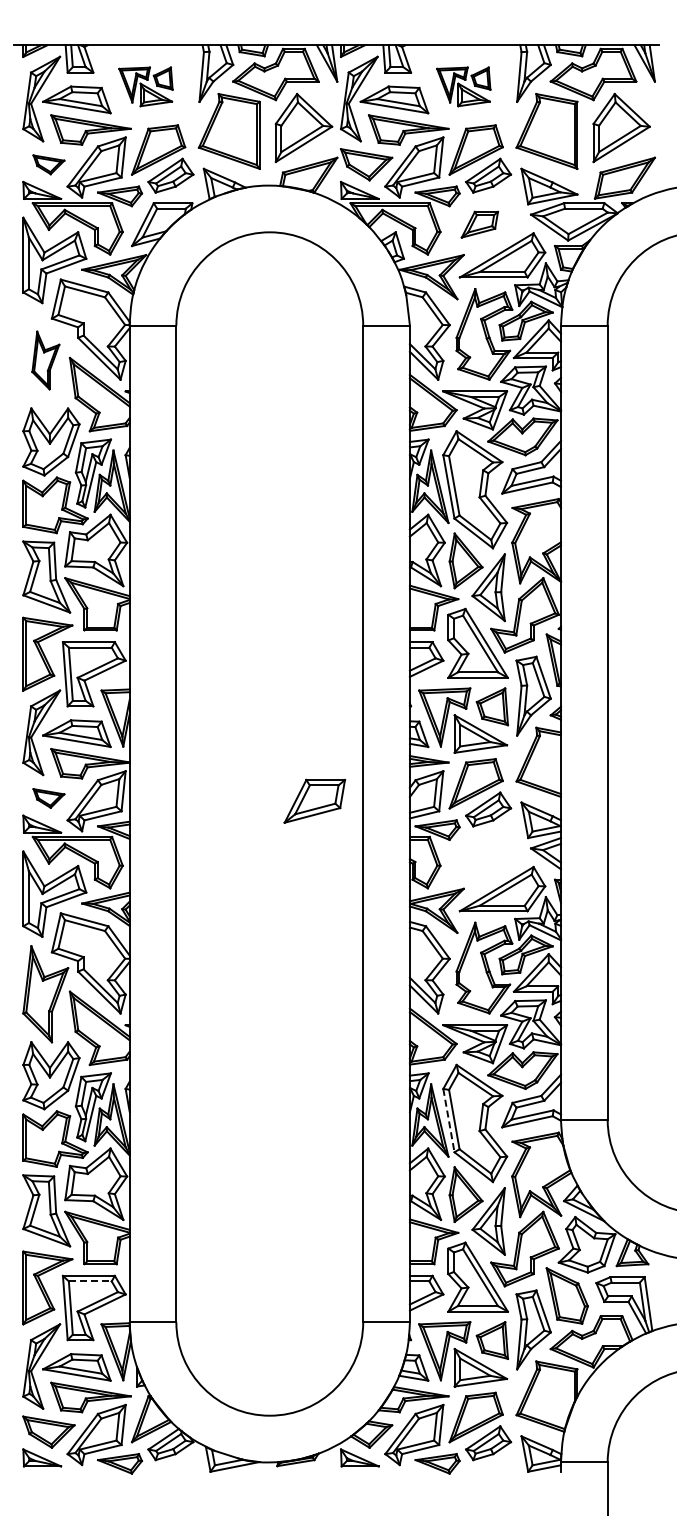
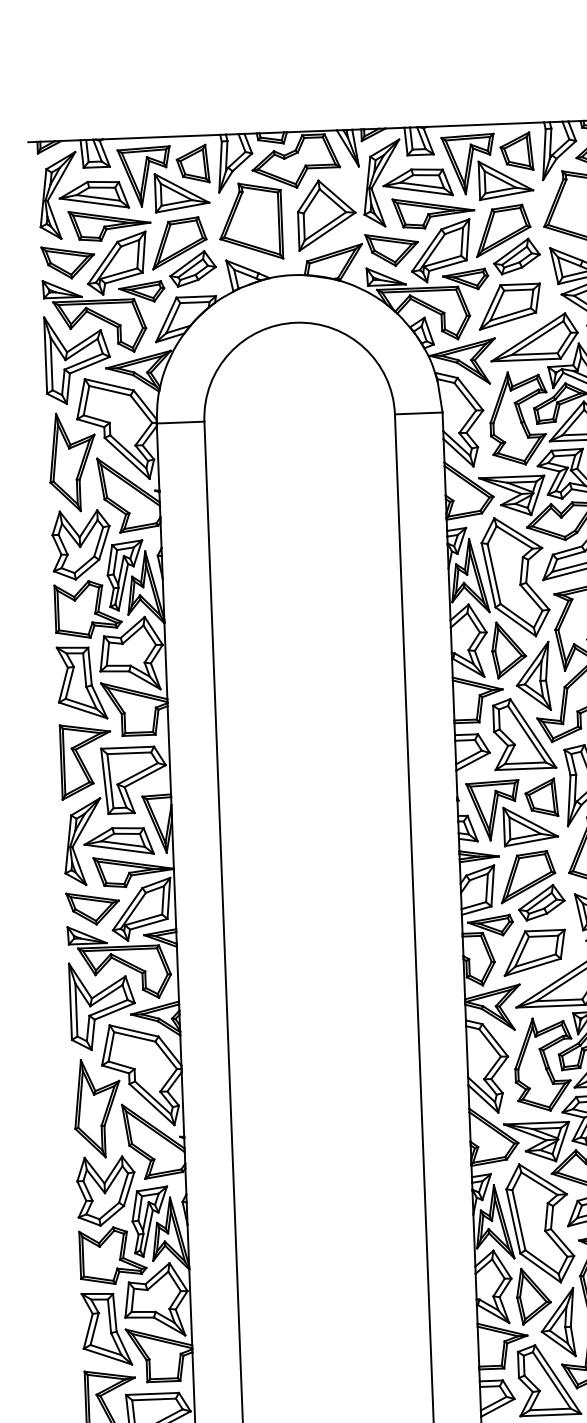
part: (145, 86) -> (163, 178), size x1.67
part: (463, 86) -> (487, 166), size x1.67
part: (48, 164) -> (67, 262), size x1.67
part: (479, 224) -> (509, 306), size x1.67
part: (45, 360) -> (72, 462), size x1.67
part: (48, 798) -> (92, 908), size x1.67
part: (314, 800) -> (534, 952), moved
line: (449, 1121) -> (514, 1222), dashed -> solid
line: (90, 1281) -> (154, 1399), dashed -> solid

